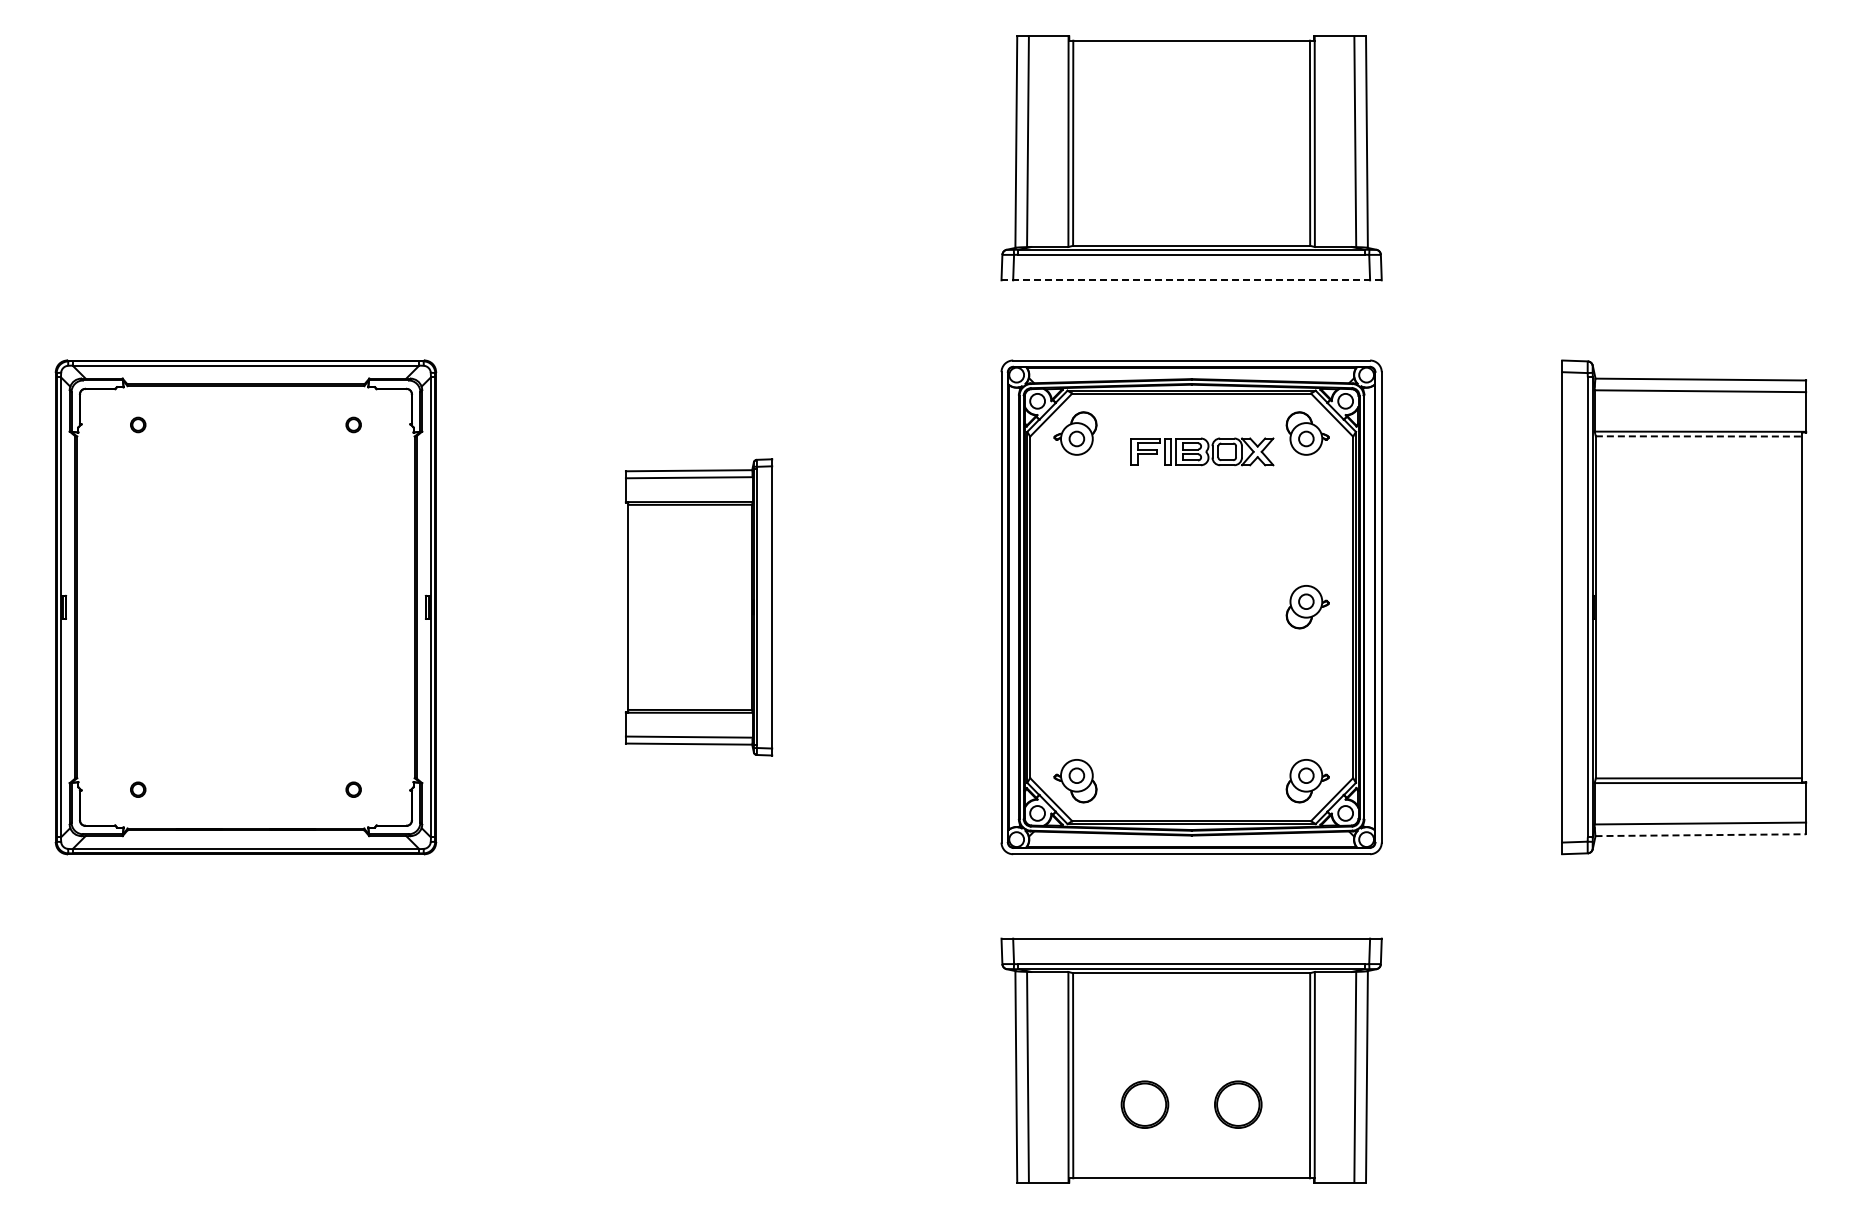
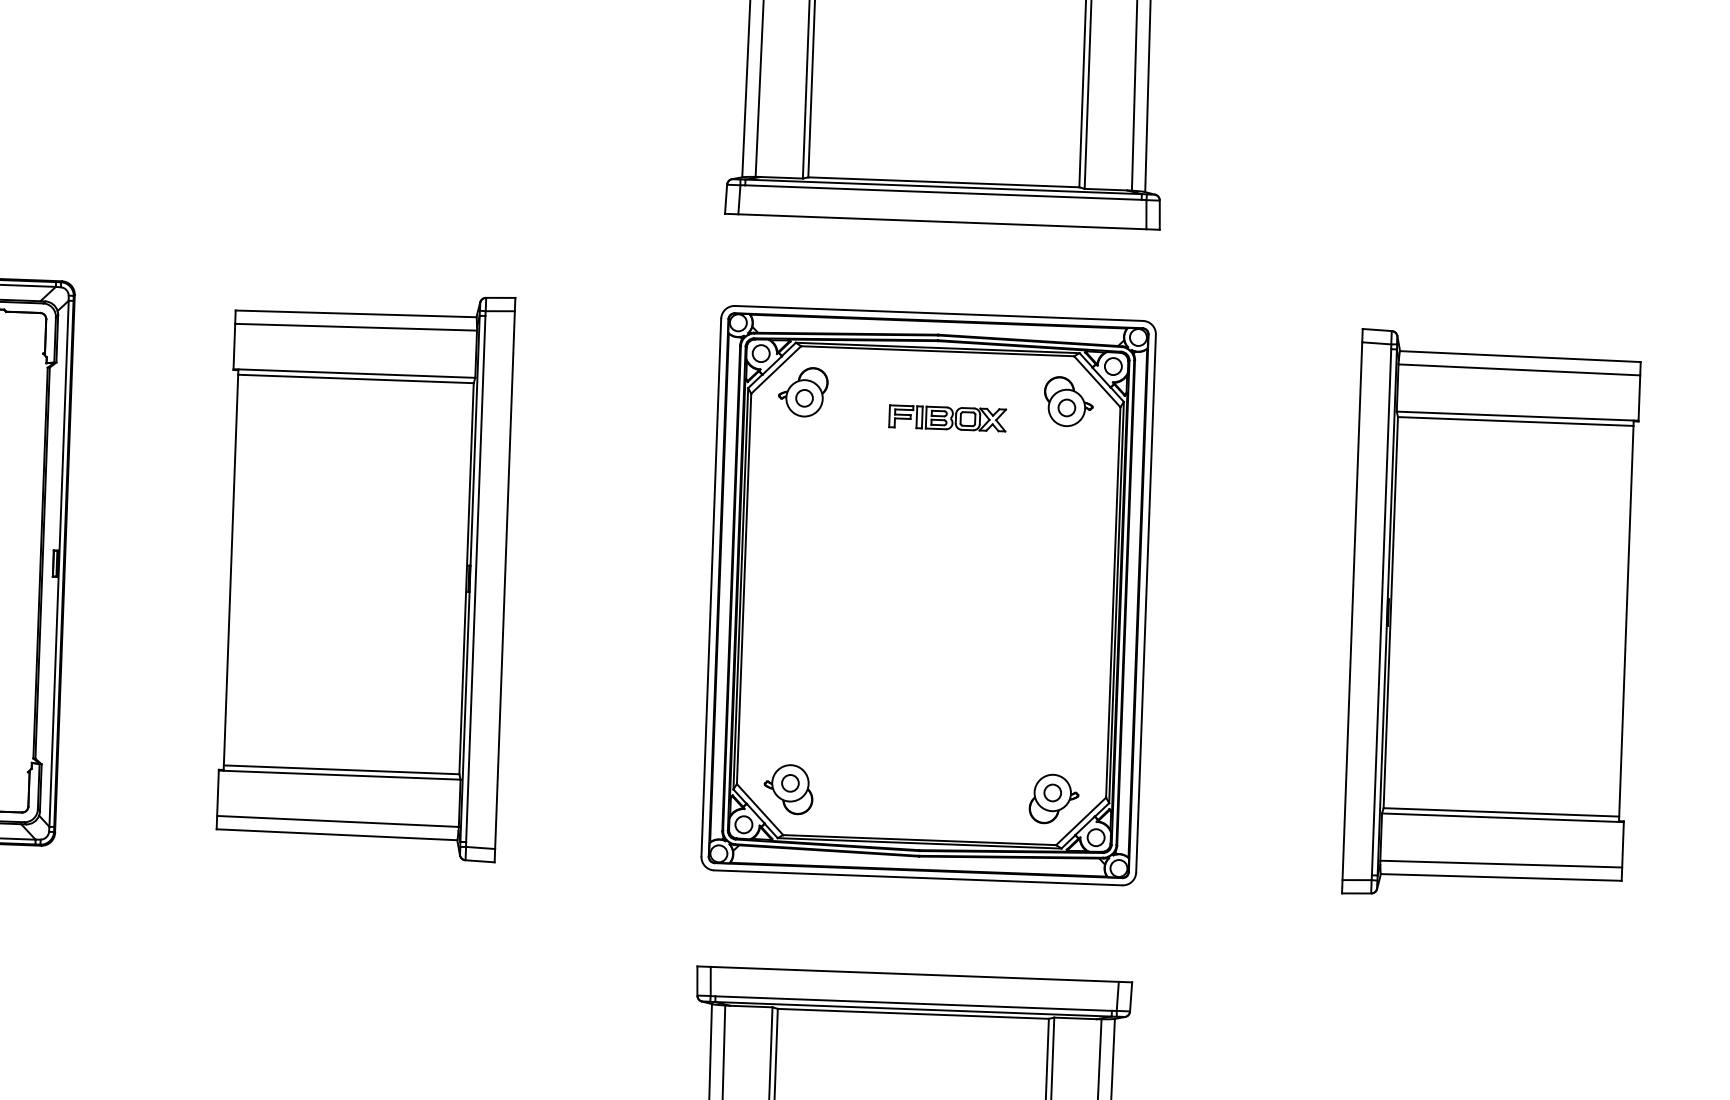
line: (1191, 280) -> (942, 221), dashed -> solid
line: (1699, 436) -> (1516, 421), dashed -> solid
part: (1202, 451) -> (947, 417), size x0.71
part: (698, 607) -> (364, 575), size x1.67
part: (1307, 607) -> (1061, 600), removed
line: (1701, 835) -> (1502, 877), dashed -> solid

